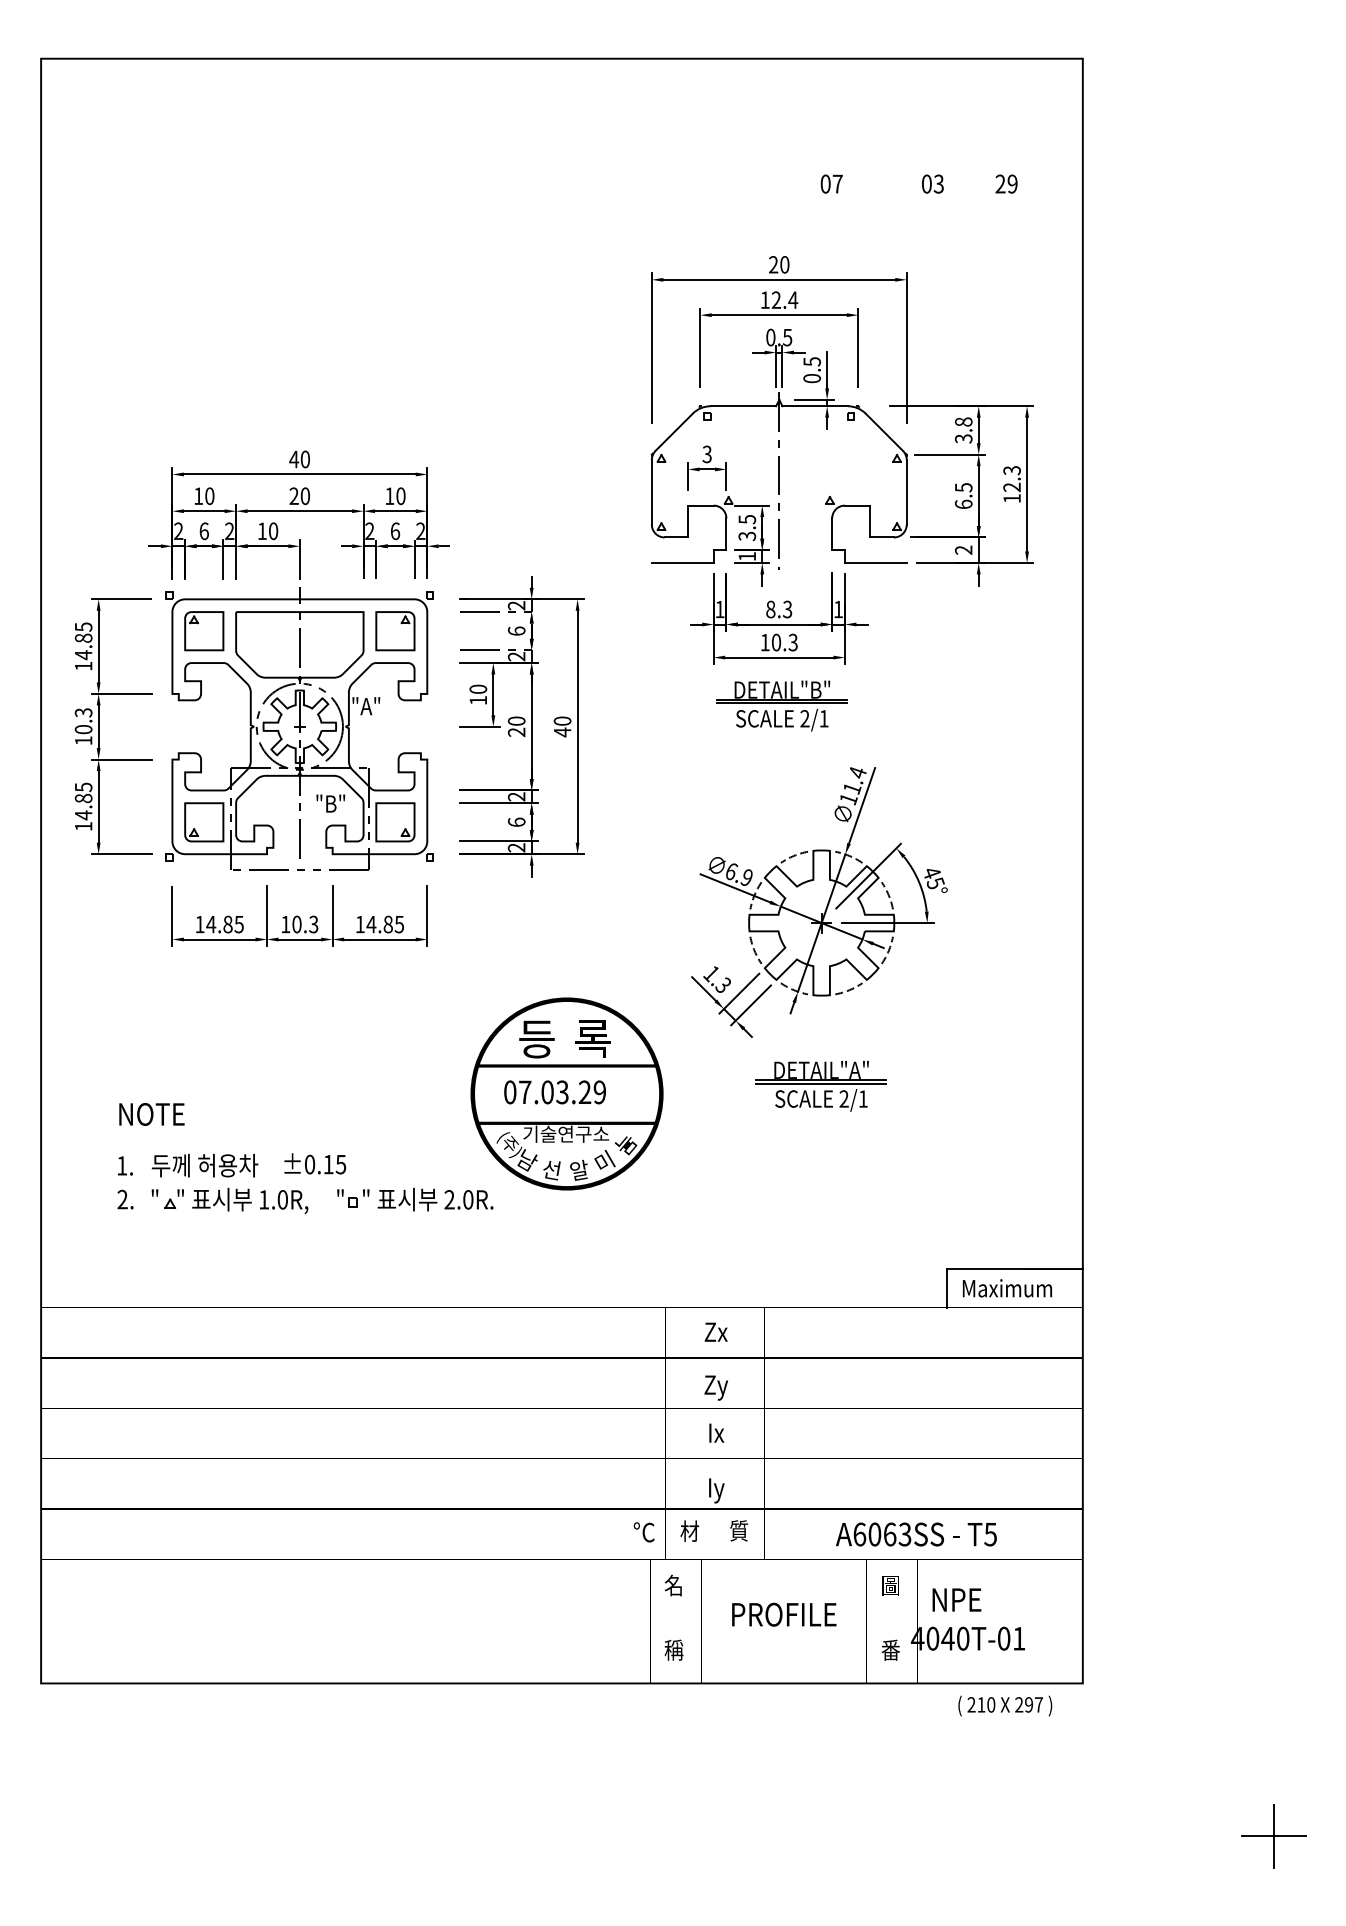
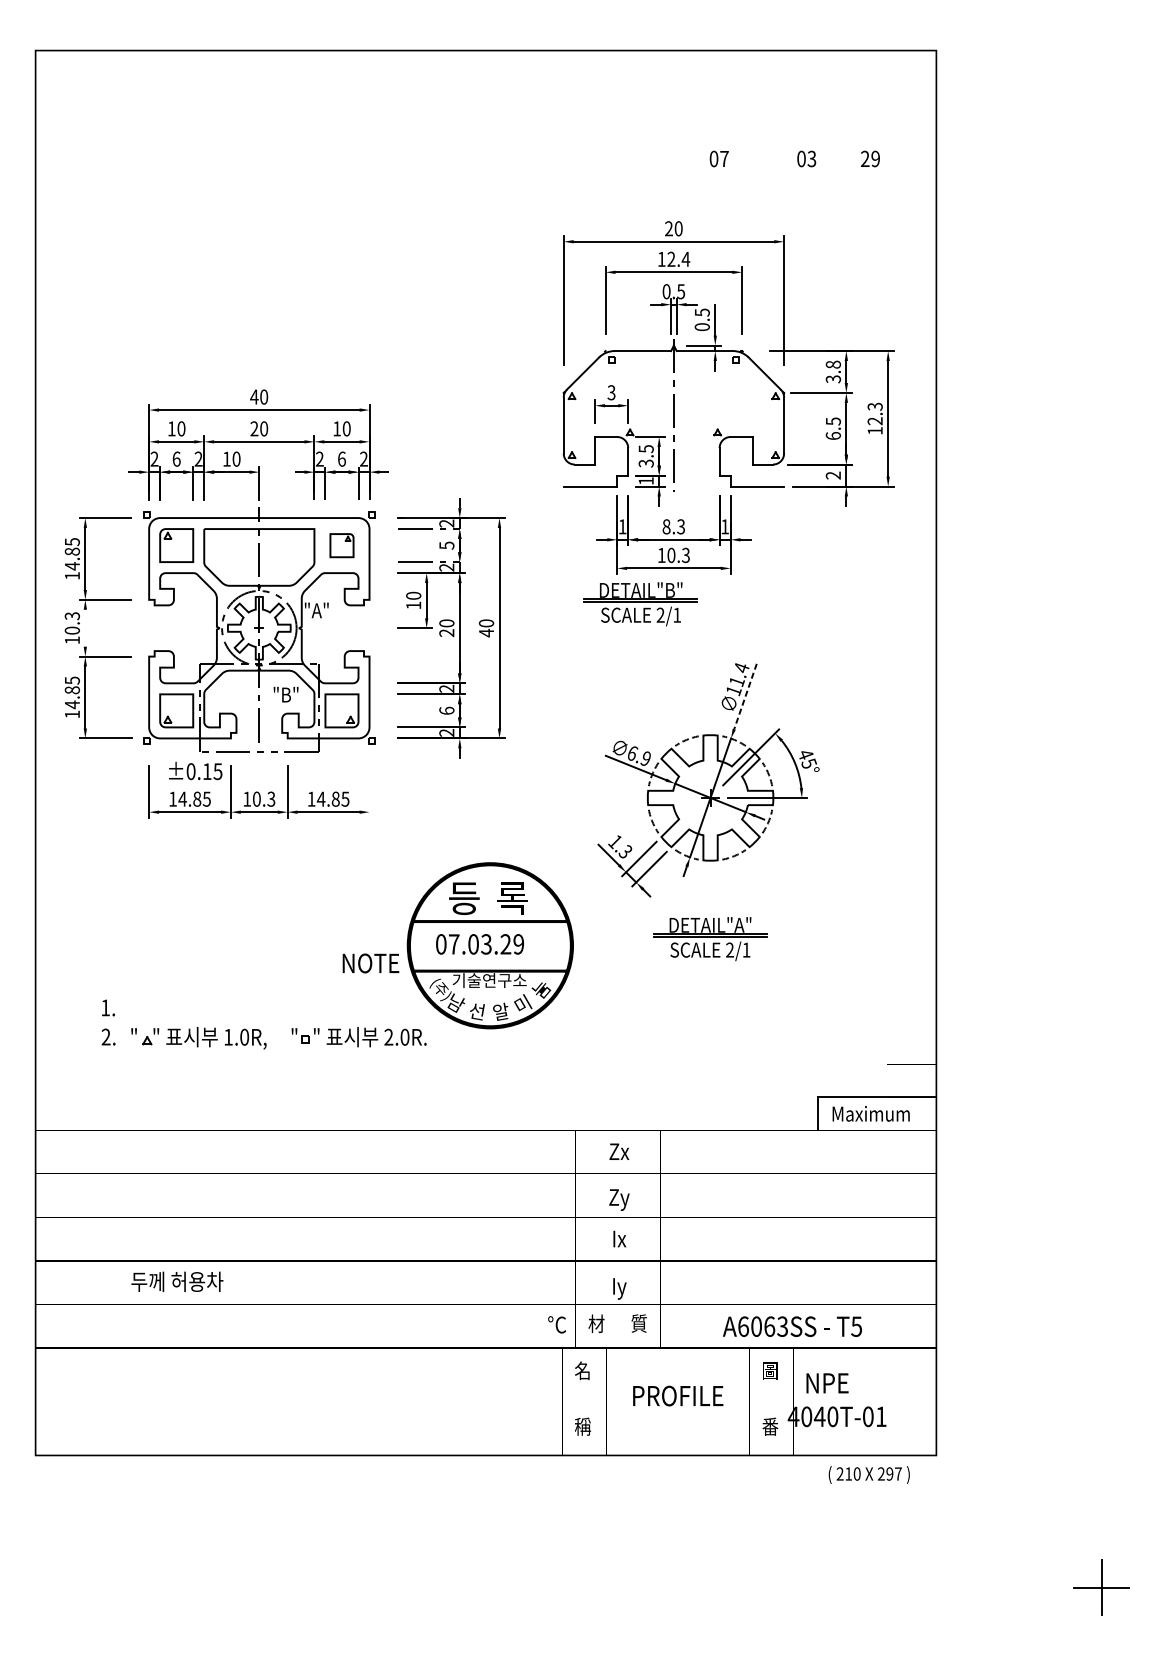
text: (516, 630) -> (446, 544), 6 -> 5
part: (395, 631) -> (342, 545), size x0.7
part: (781, 705) -> (640, 603), moved
line: (98, 726) -> (85, 627), removed
line: (862, 805) -> (745, 696), solid -> dashed
line: (427, 915) -> (369, 791), removed
text: (151, 1114) -> (370, 963), moved
text: (315, 1163) -> (195, 770), moved
text: (204, 1165) -> (176, 1281), moved

